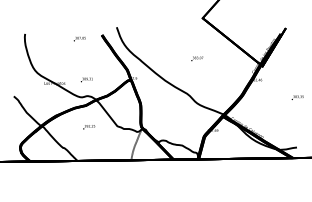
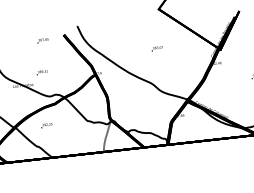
text: (86, 79) -> (41, 72), moved
text: (89, 127) -> (47, 125), moved

